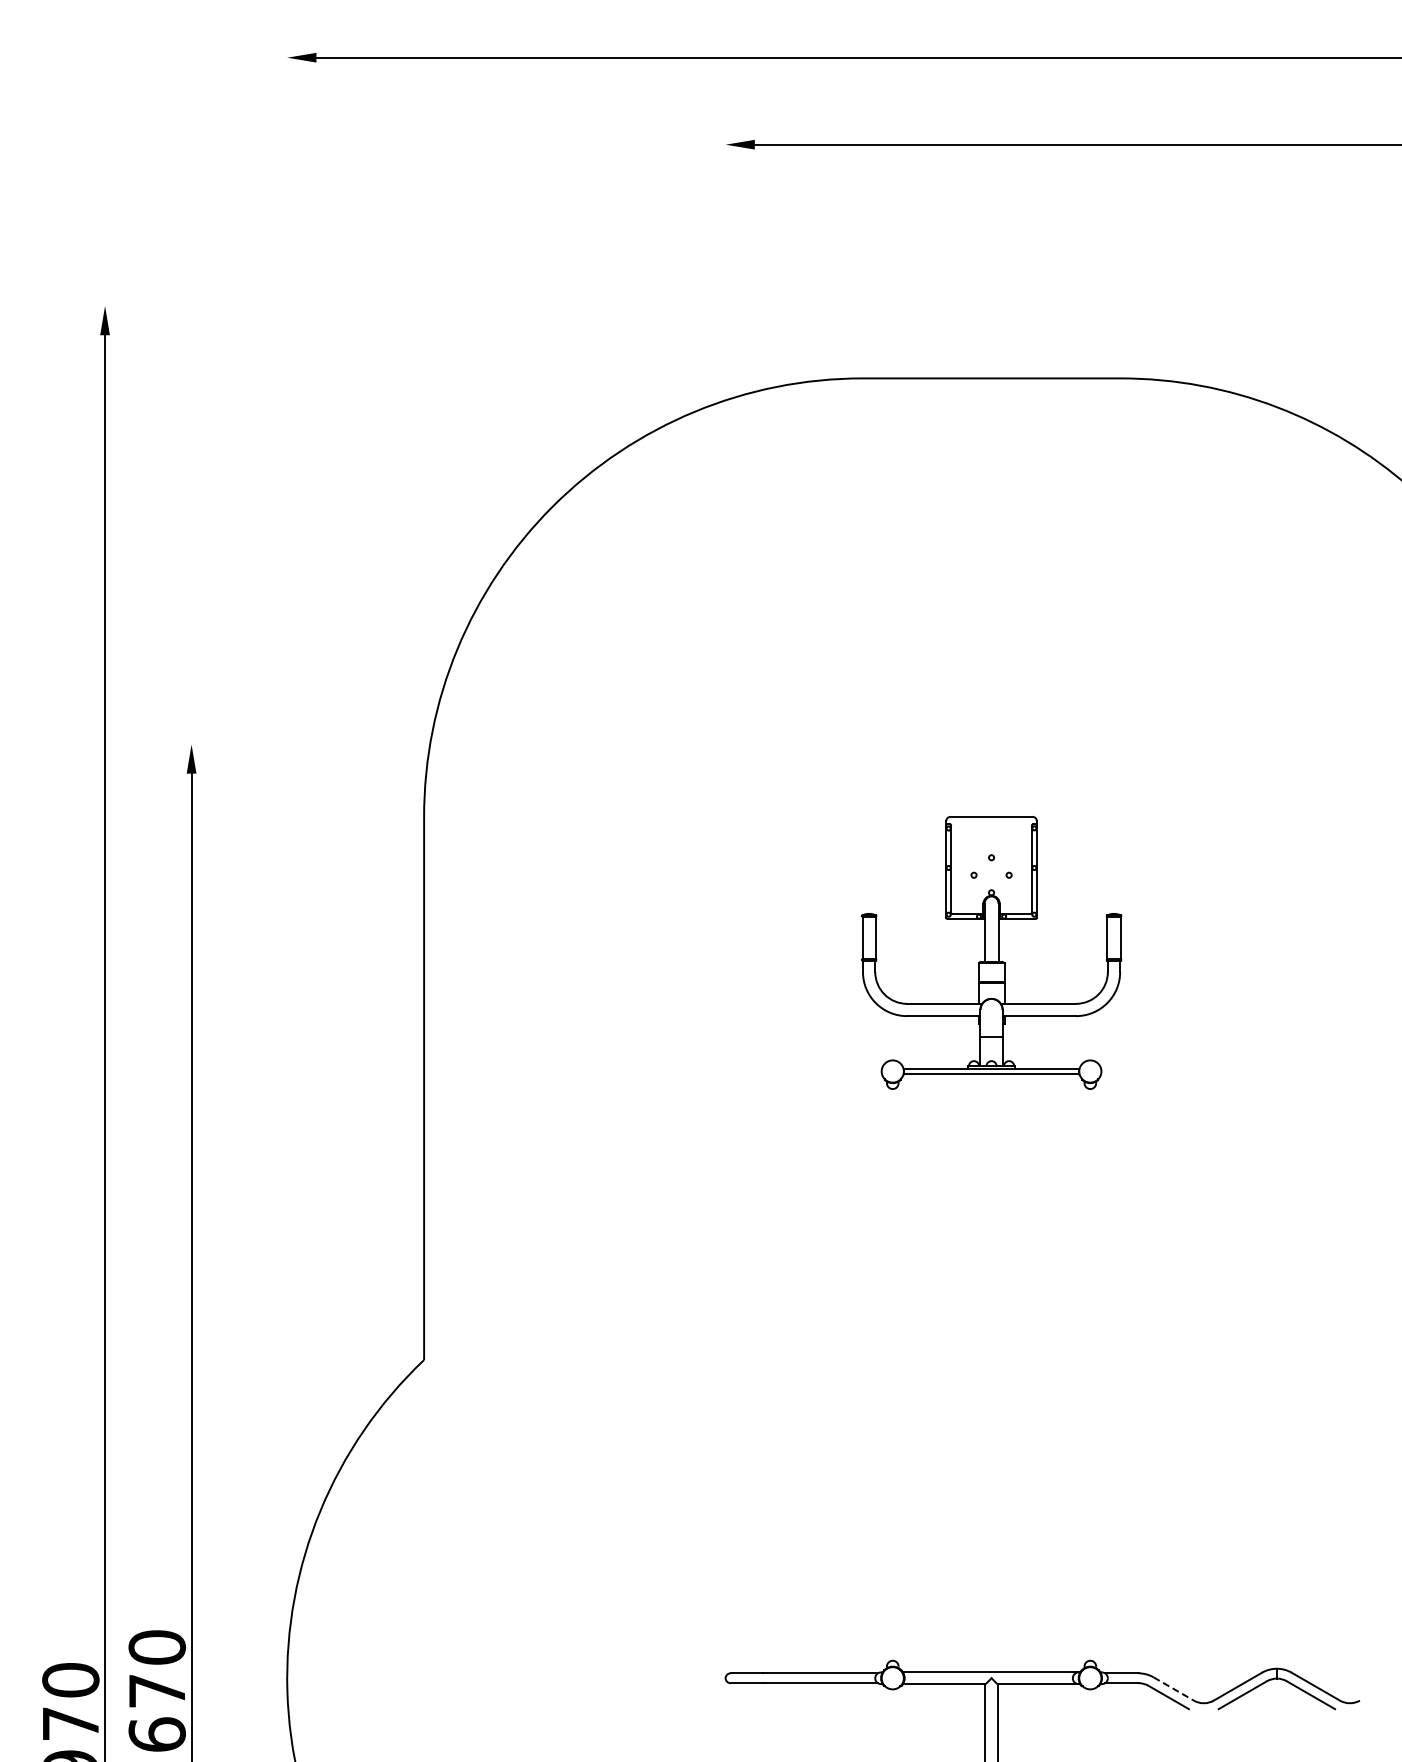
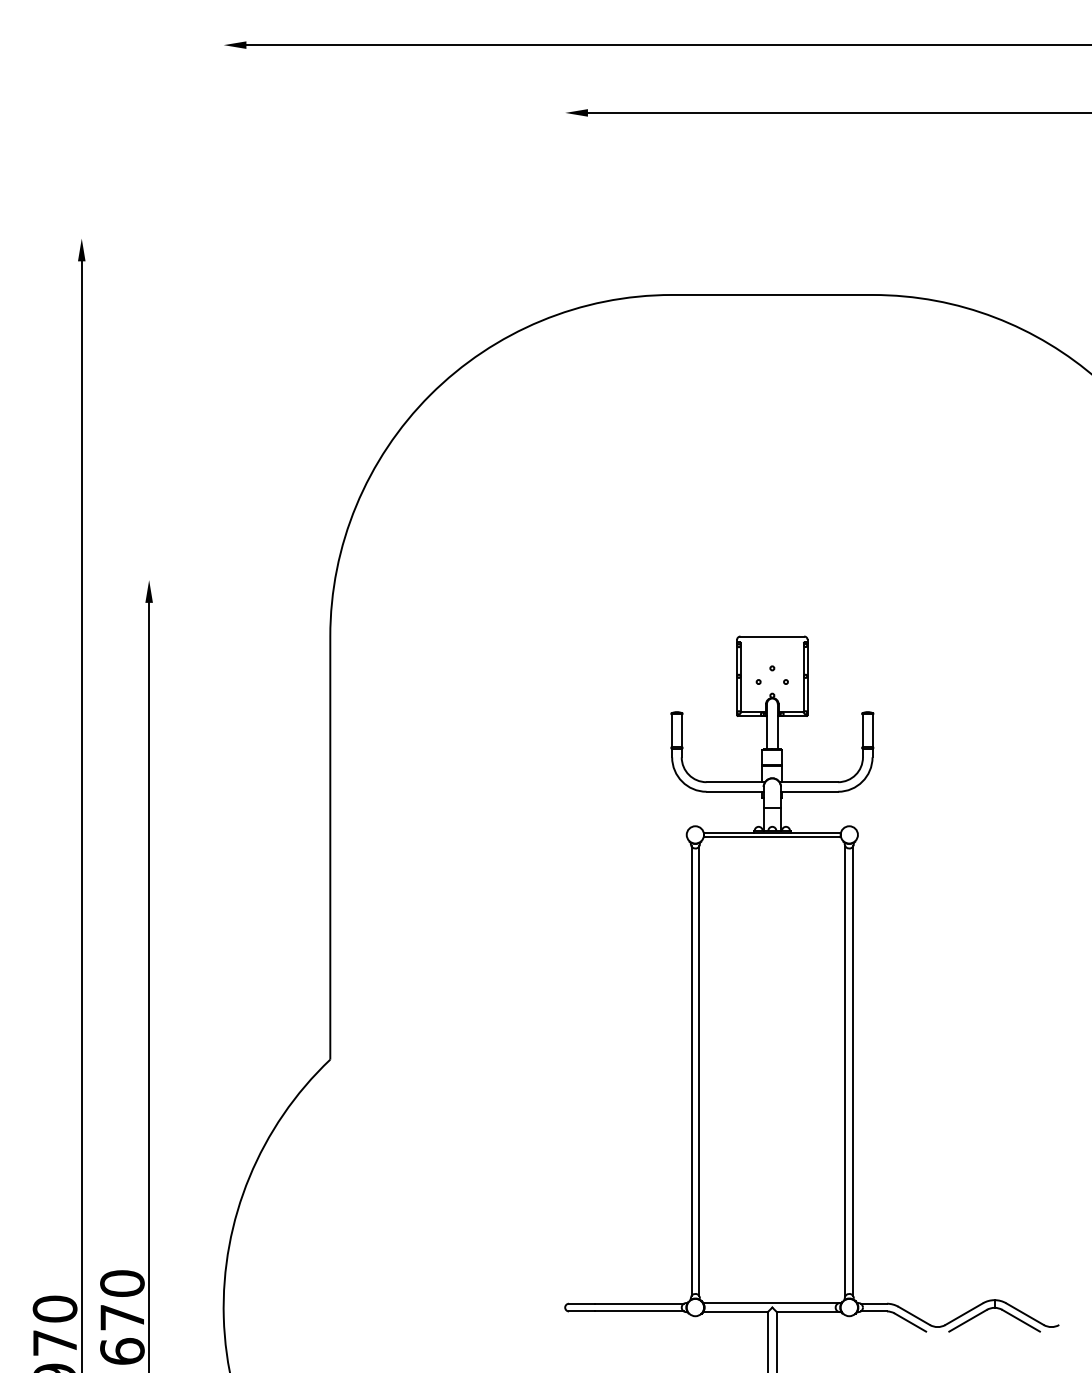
line: (887, 1374) -> (691, 1070), added
line: (897, 1374) -> (699, 1070), added
line: (1085, 1374) -> (845, 1070), added
line: (1095, 1374) -> (853, 1070), added
line: (1174, 1689) -> (914, 1316), dashed -> solid

